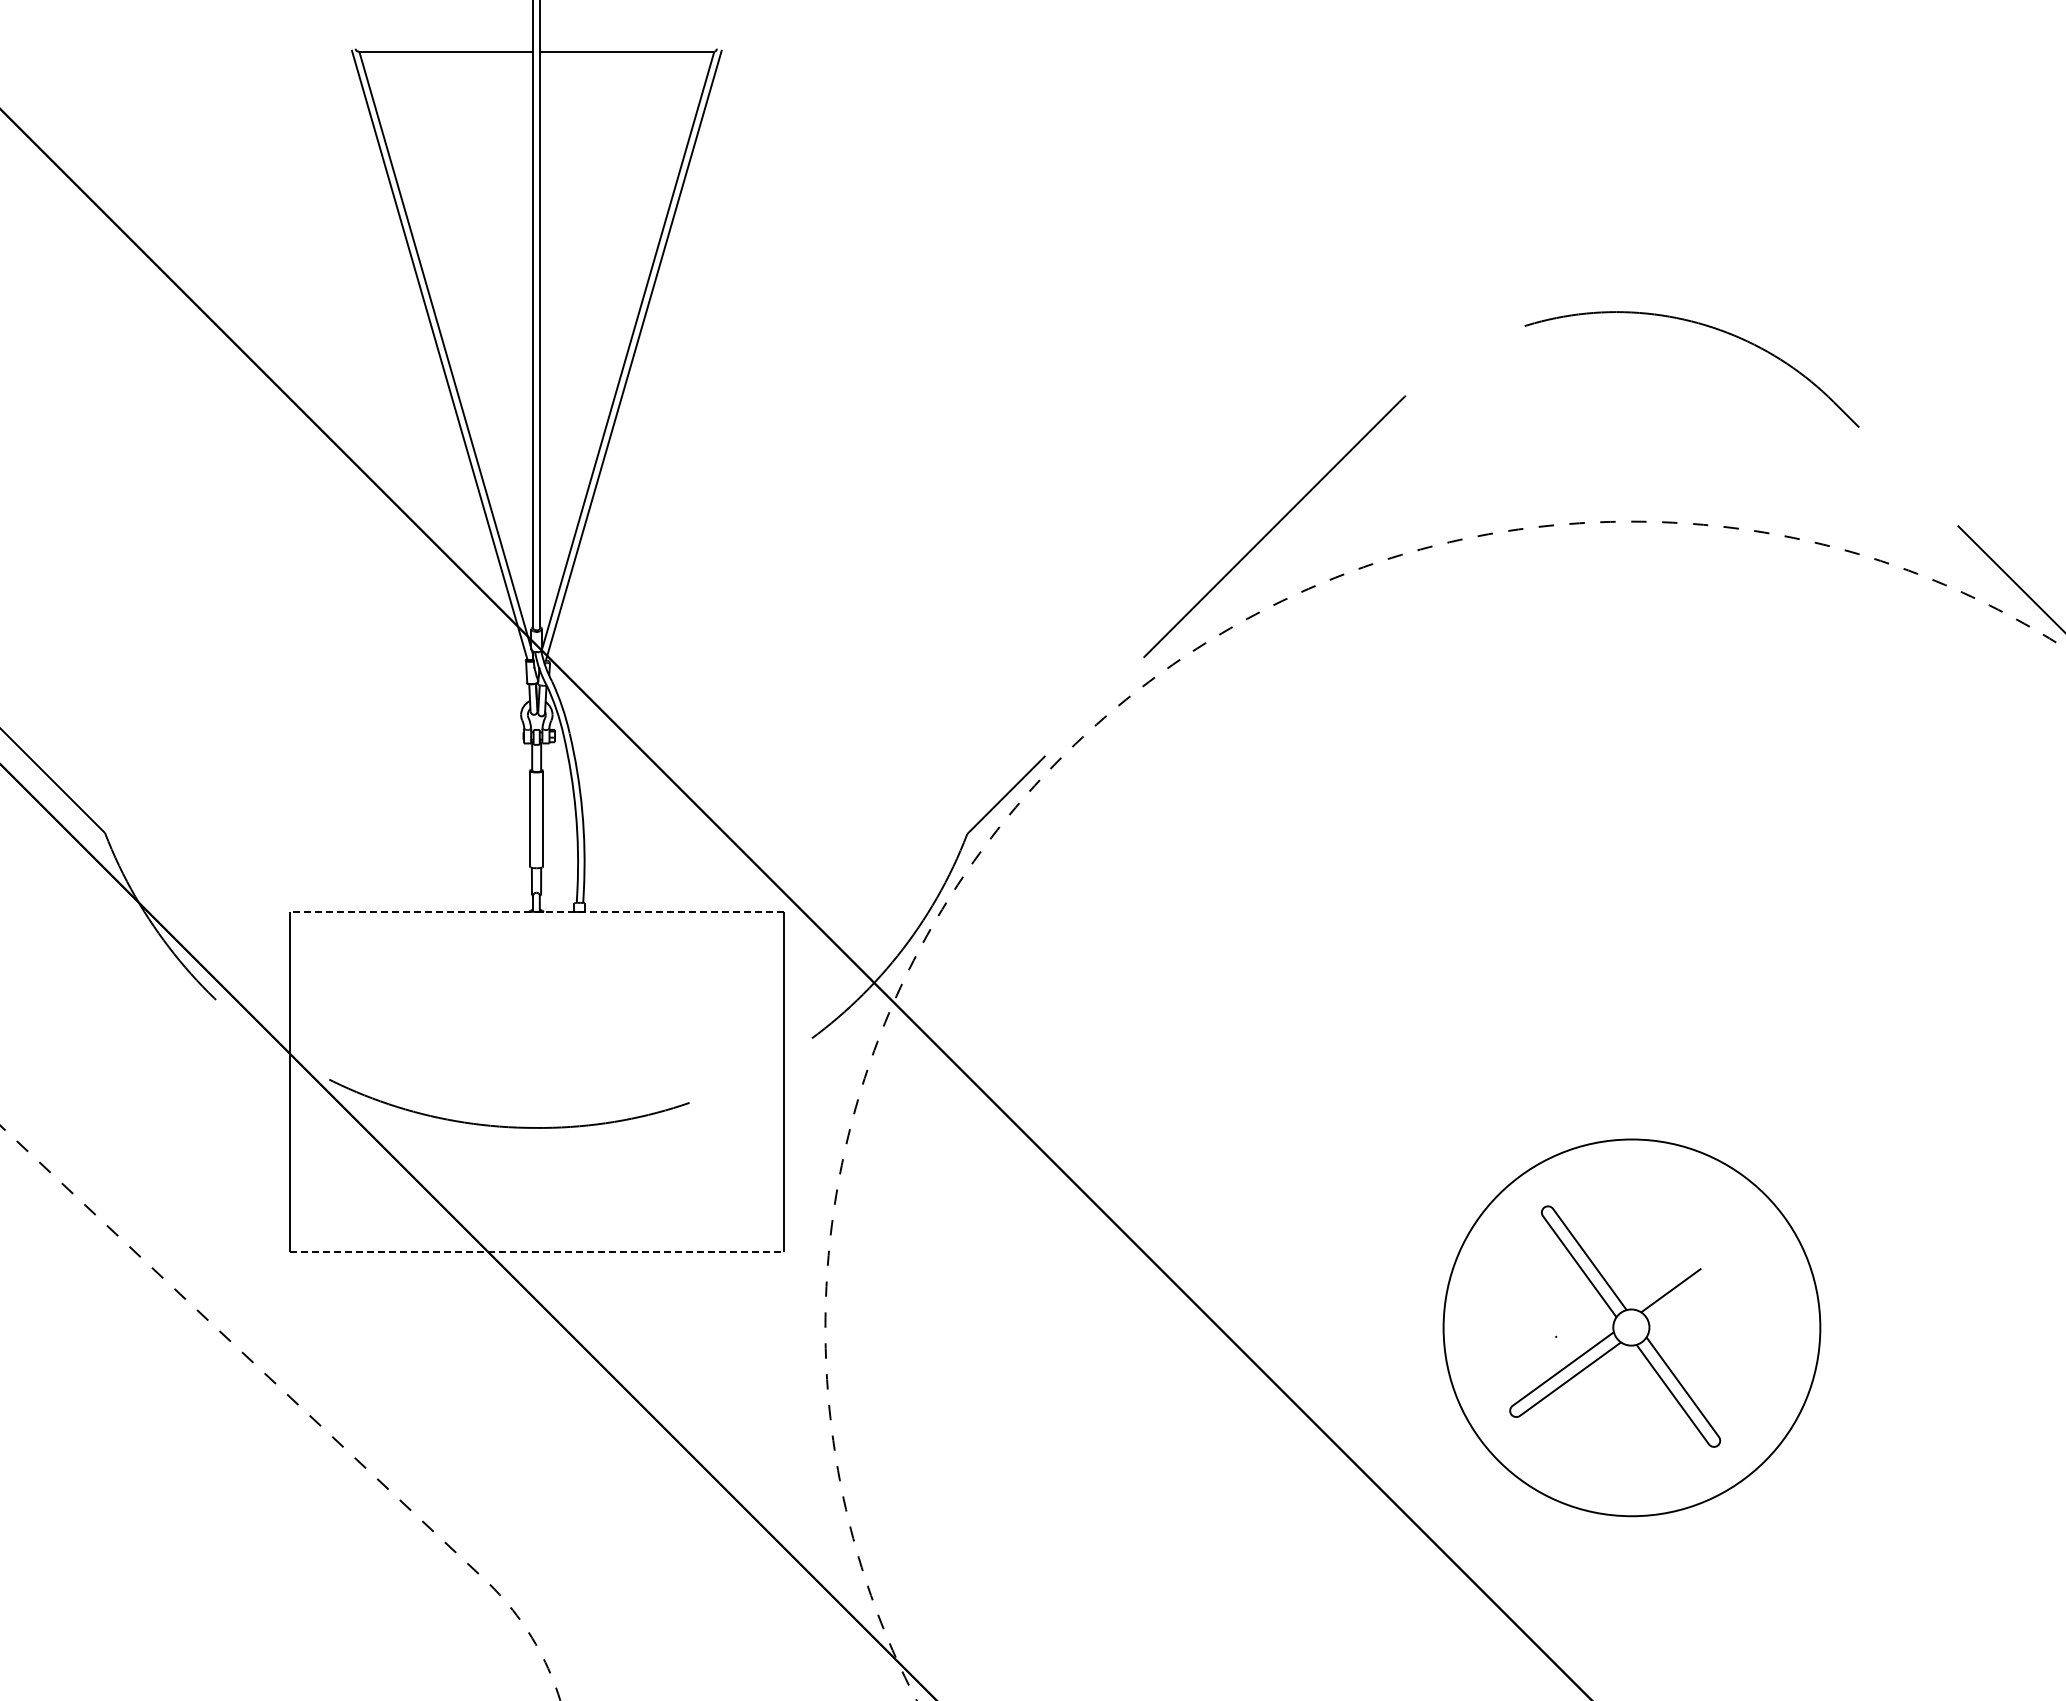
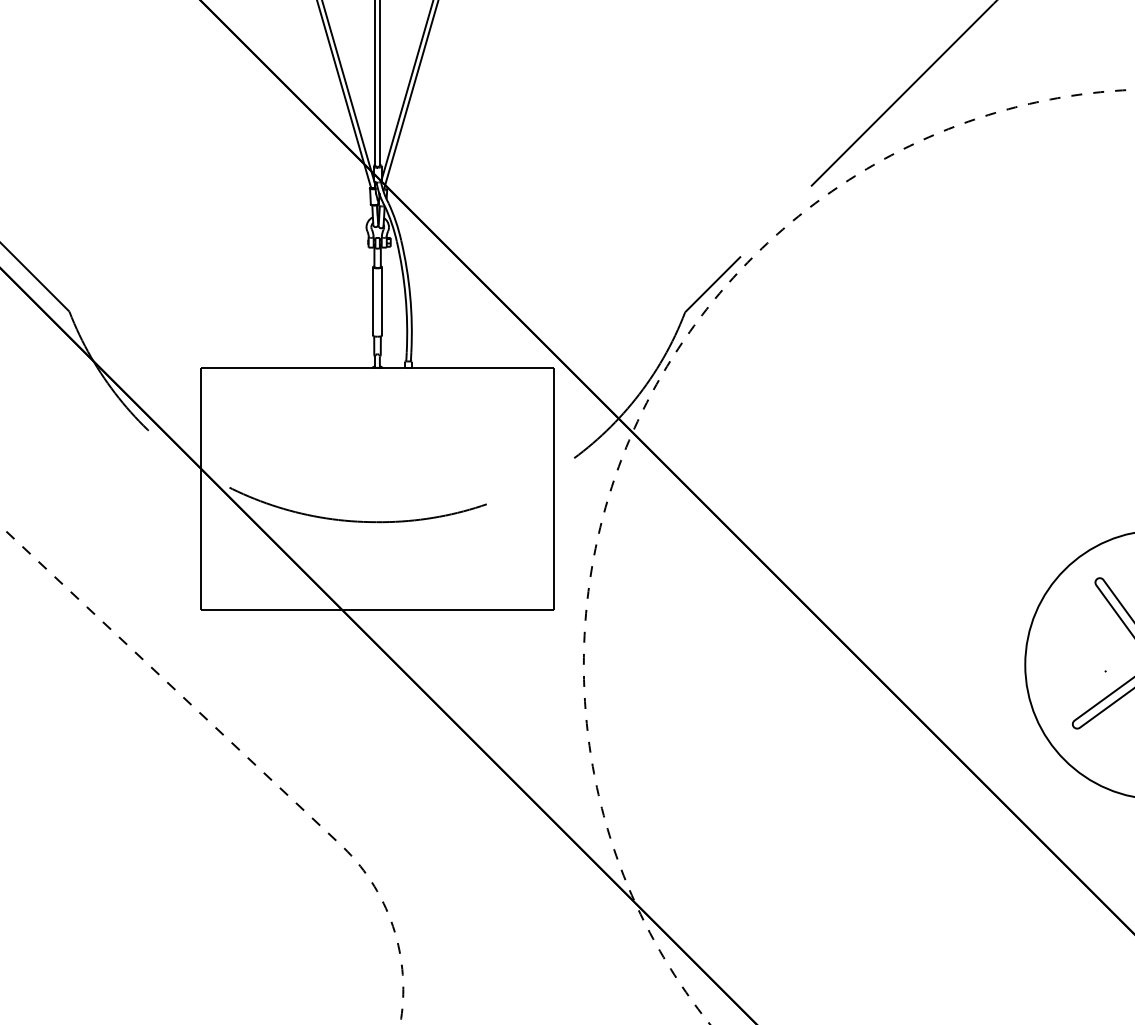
line: (536, 911) -> (377, 367), dashed -> solid
line: (537, 1251) -> (378, 610), dashed -> solid

